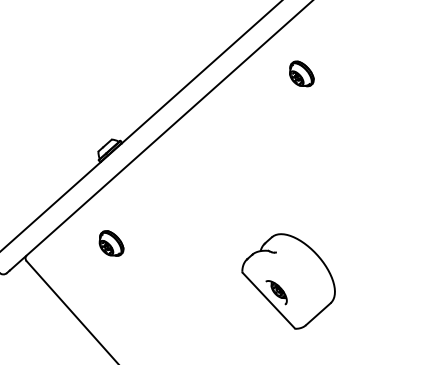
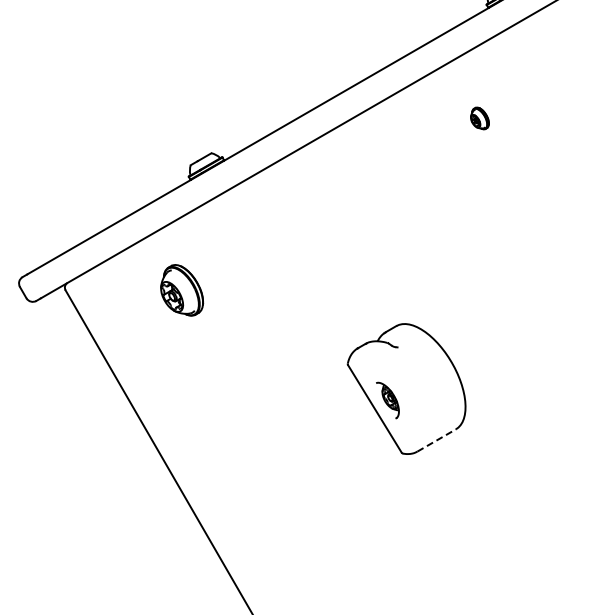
part: (301, 74) -> (479, 118), size x0.6
part: (110, 243) -> (181, 290), size x1.4
line: (318, 314) -> (437, 440), solid -> dashed

